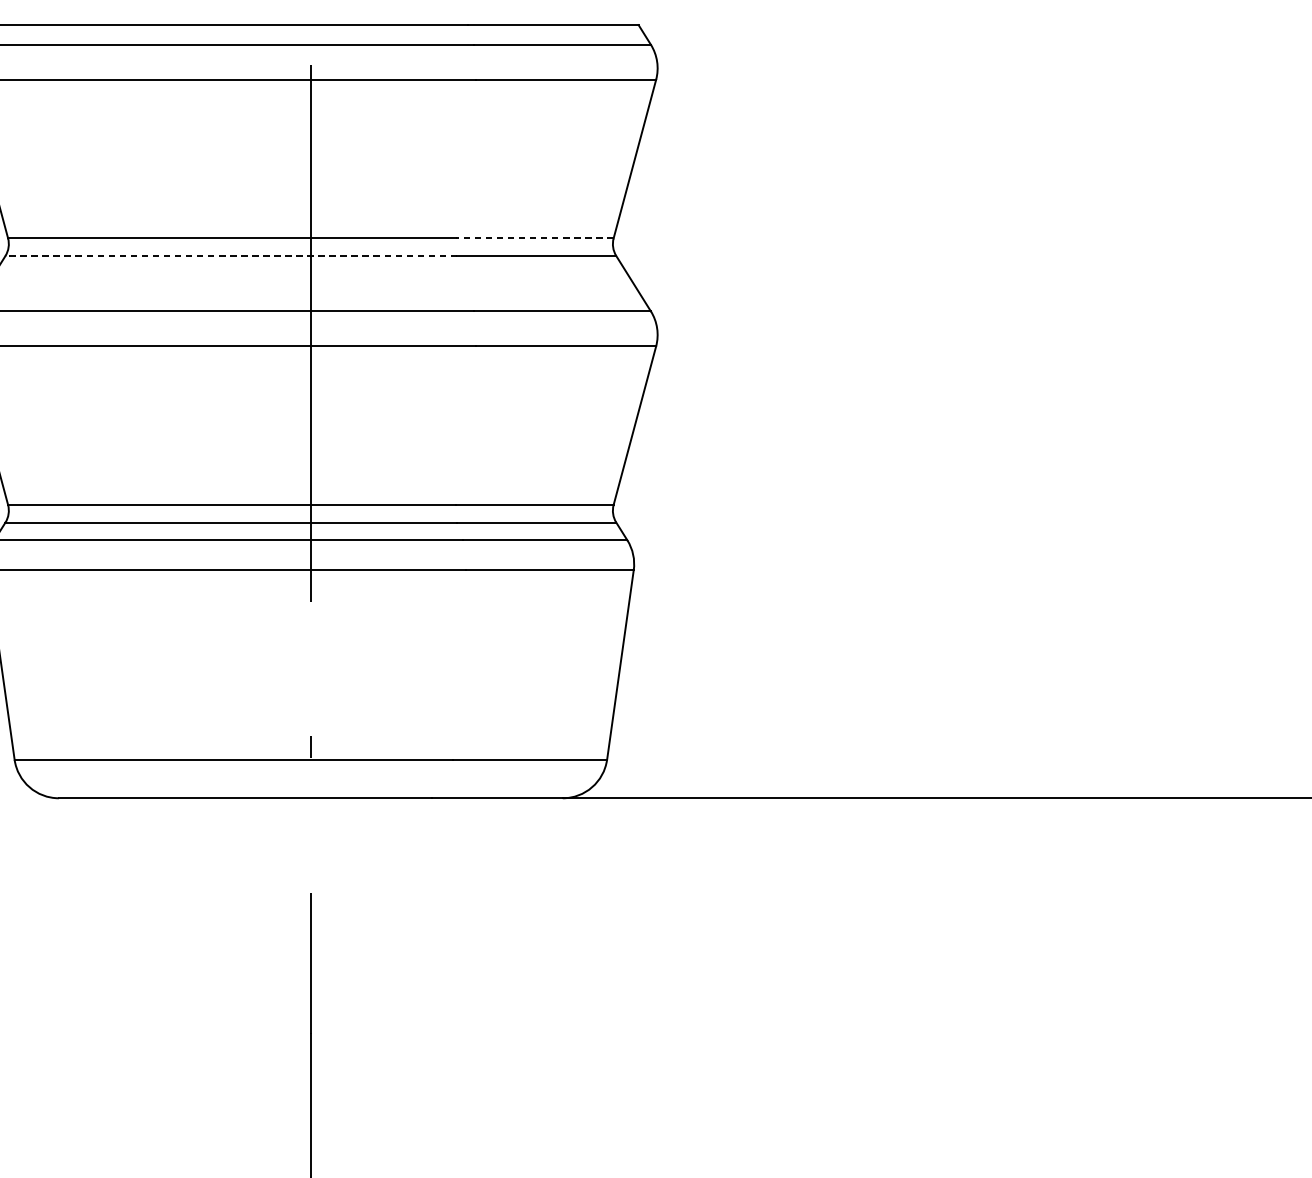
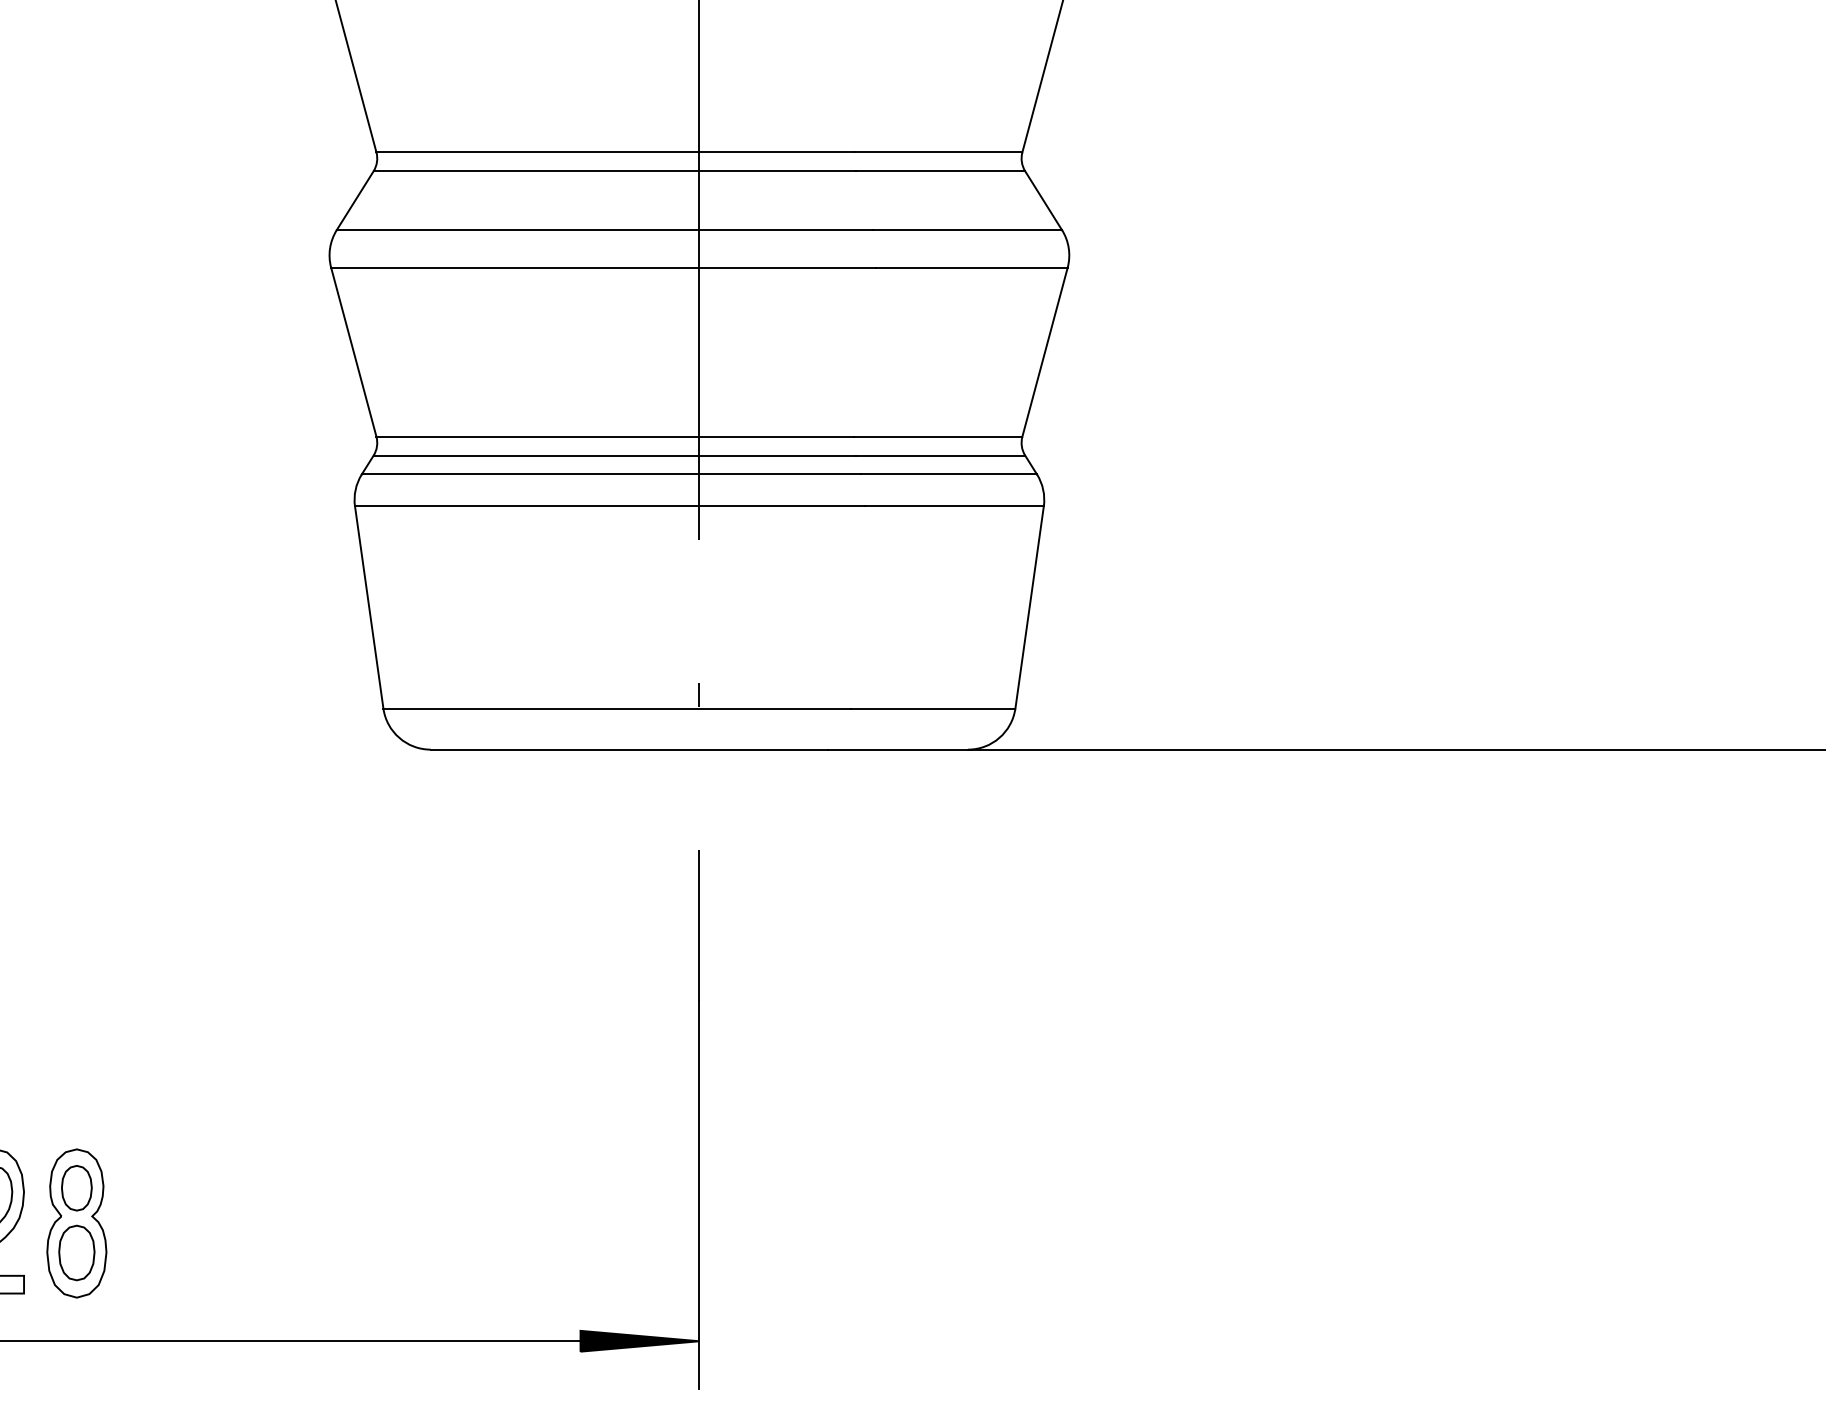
line: (534, 238) -> (937, 152), dashed -> solid
line: (231, 256) -> (614, 171), dashed -> solid

